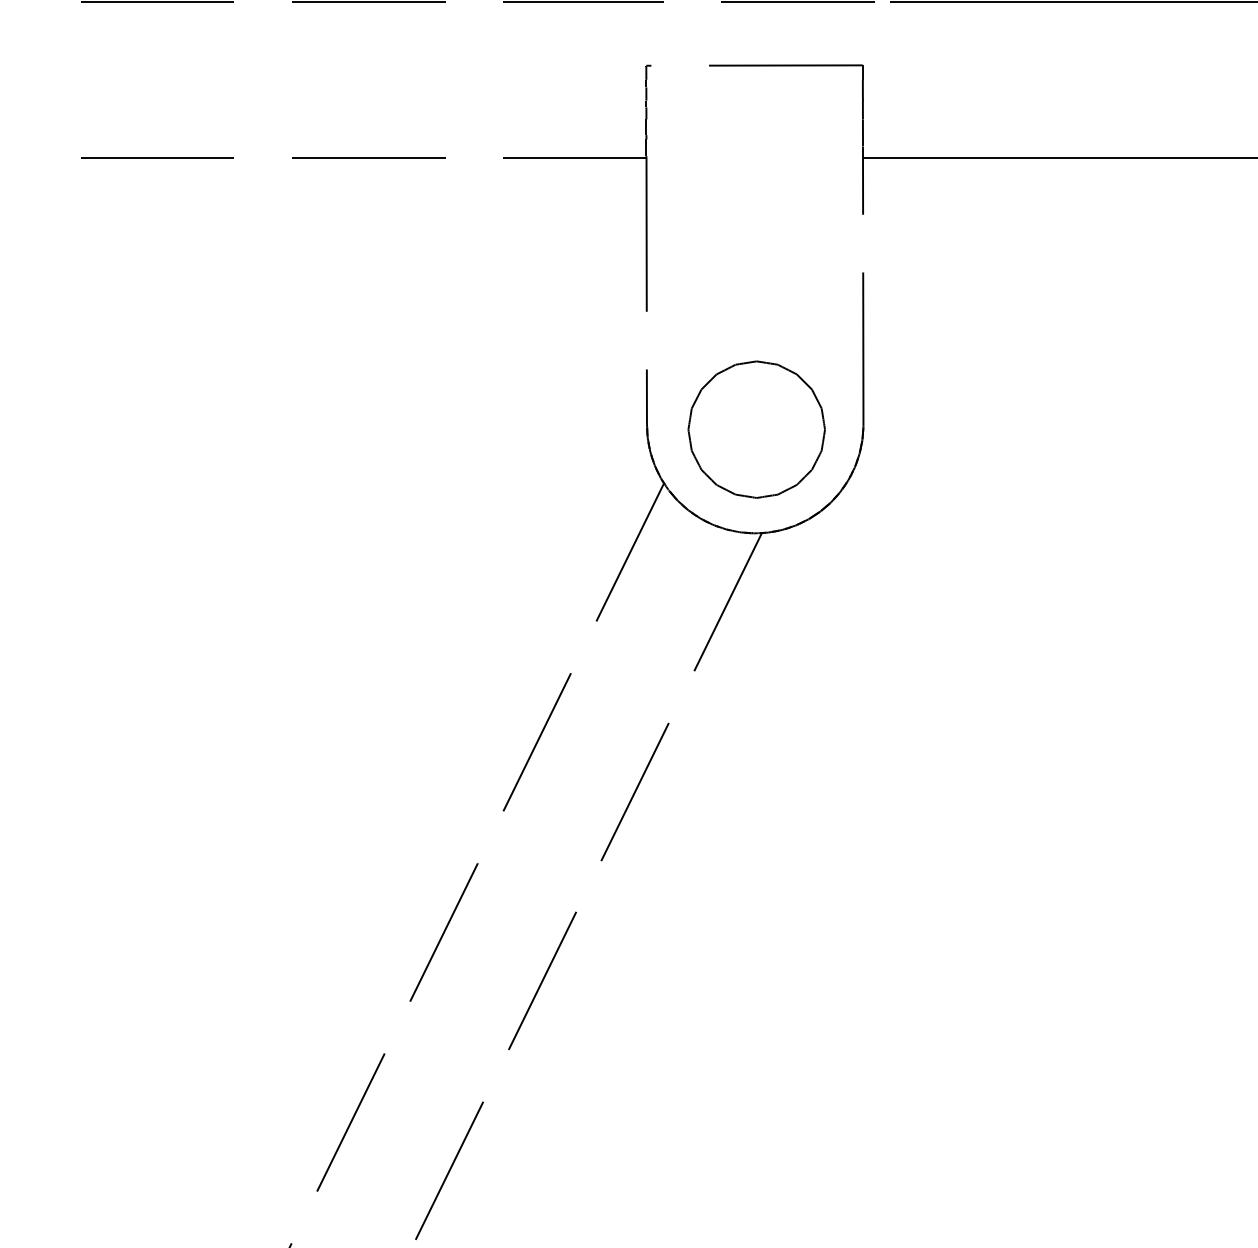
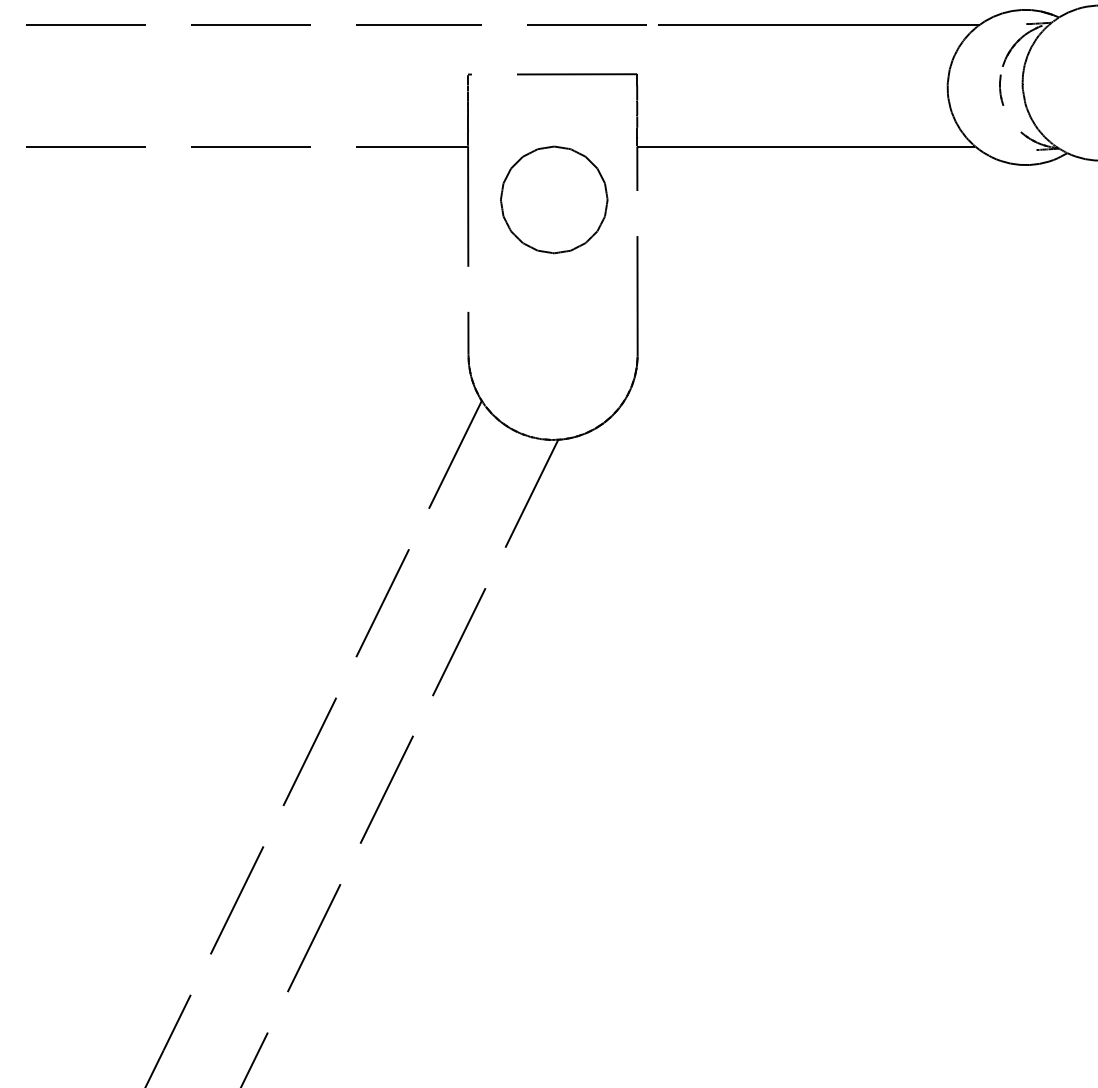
part: (757, 429) -> (554, 199), moved

